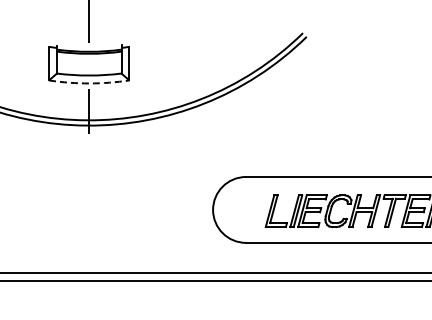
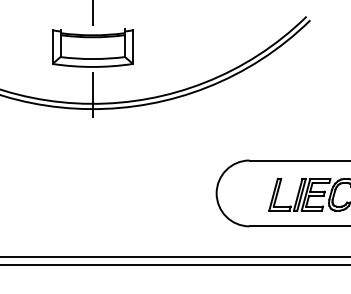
arc: (89, 83) -> (93, 67), dashed -> solid

